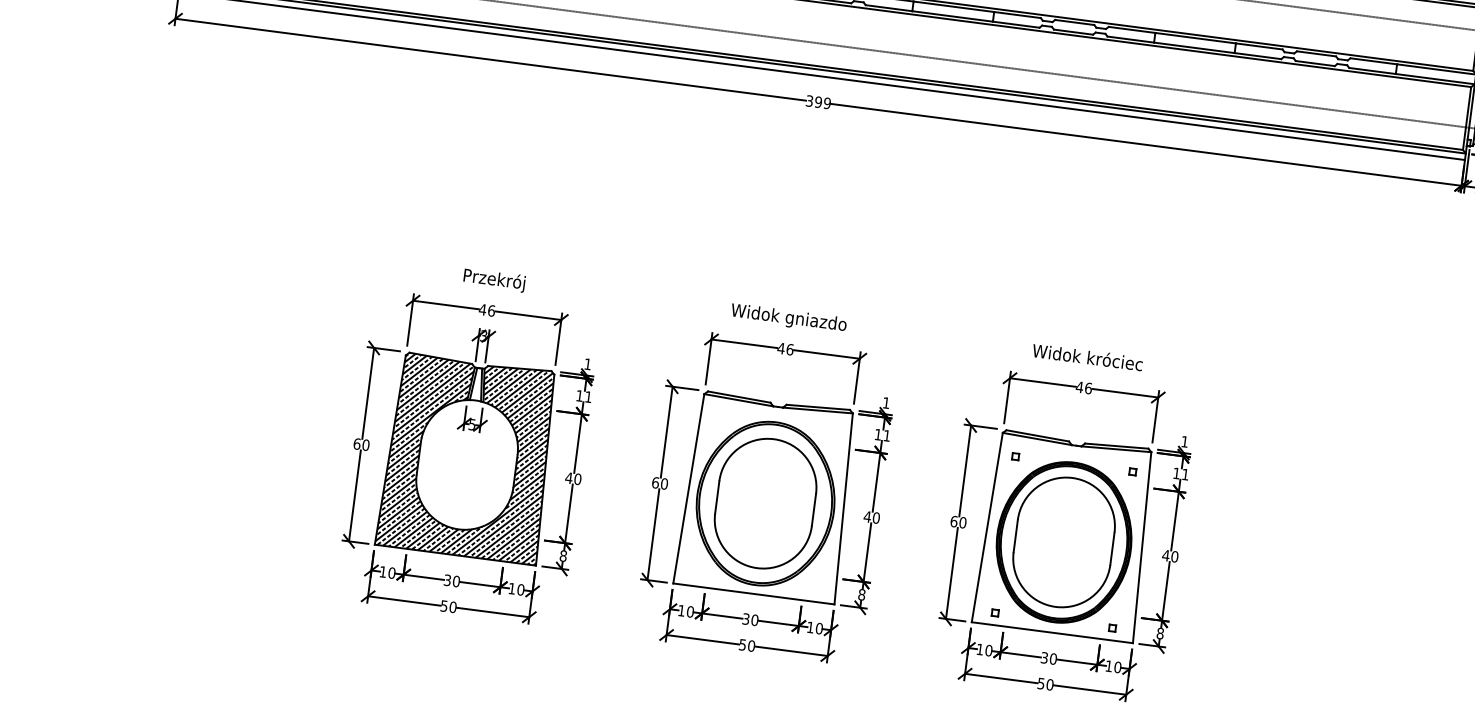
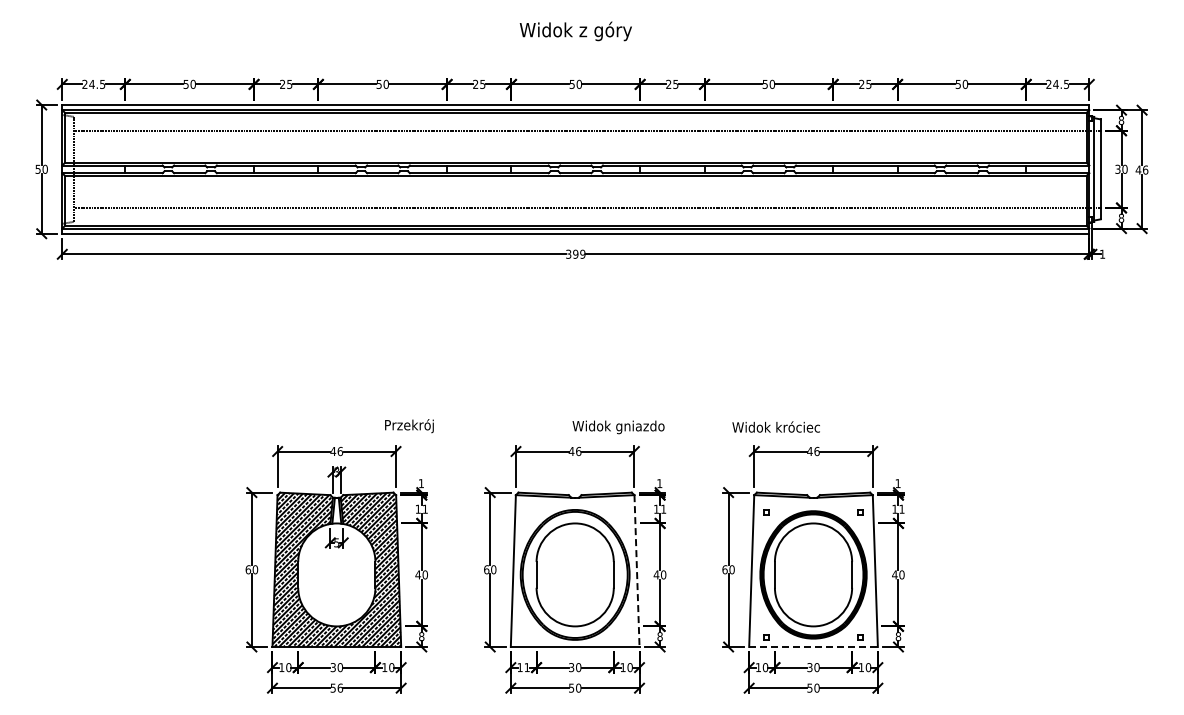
text: (494, 280) -> (409, 426), moved
text: (788, 318) -> (618, 427), moved
text: (1086, 356) -> (775, 426), moved
line: (844, 509) -> (637, 571), solid -> dashed
text: (453, 606) -> (340, 687), 50 -> 56
text: (689, 611) -> (526, 667), 10 -> 11
line: (1053, 633) -> (814, 647), solid -> dashed

